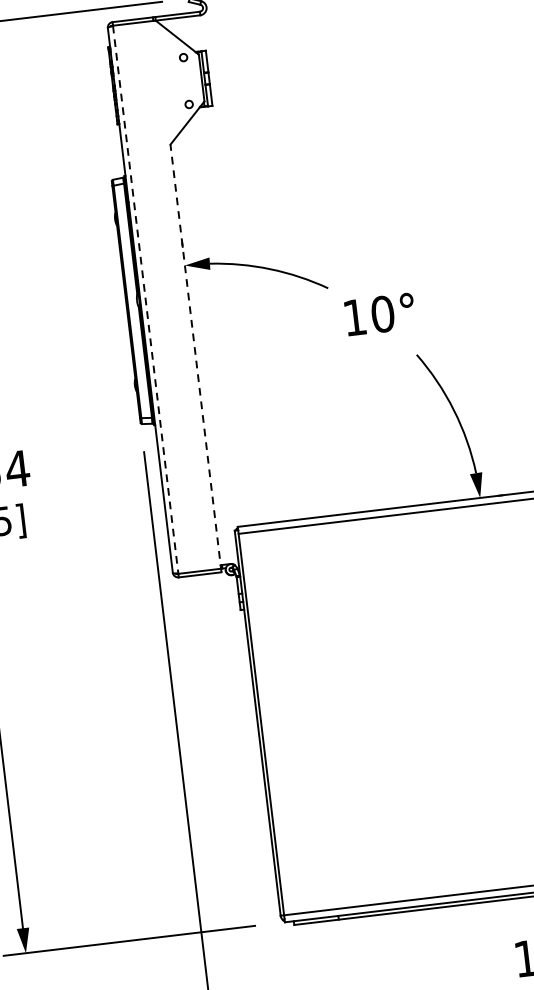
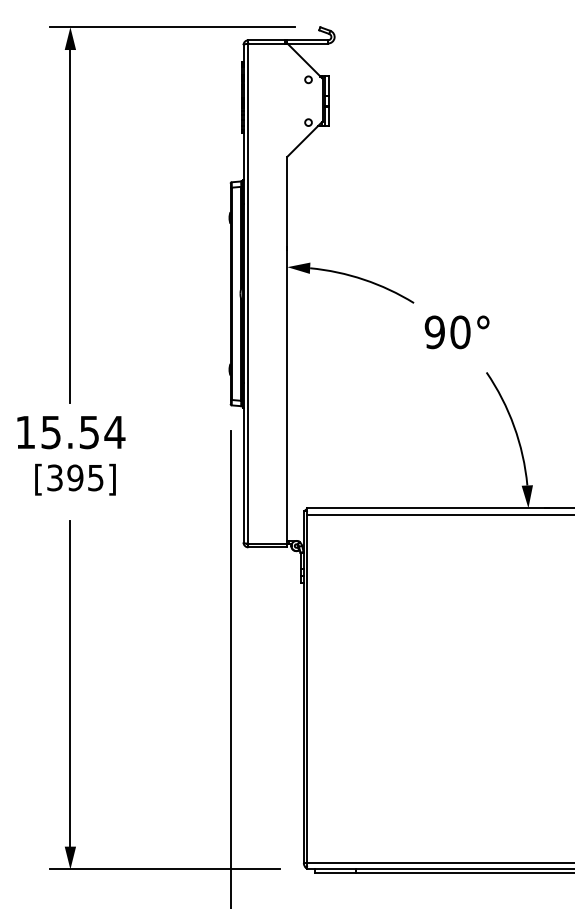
line: (145, 300) -> (248, 294), dashed -> solid
text: (354, 317) -> (434, 332), 10° -> 90°
line: (196, 357) -> (287, 351), dashed -> solid

